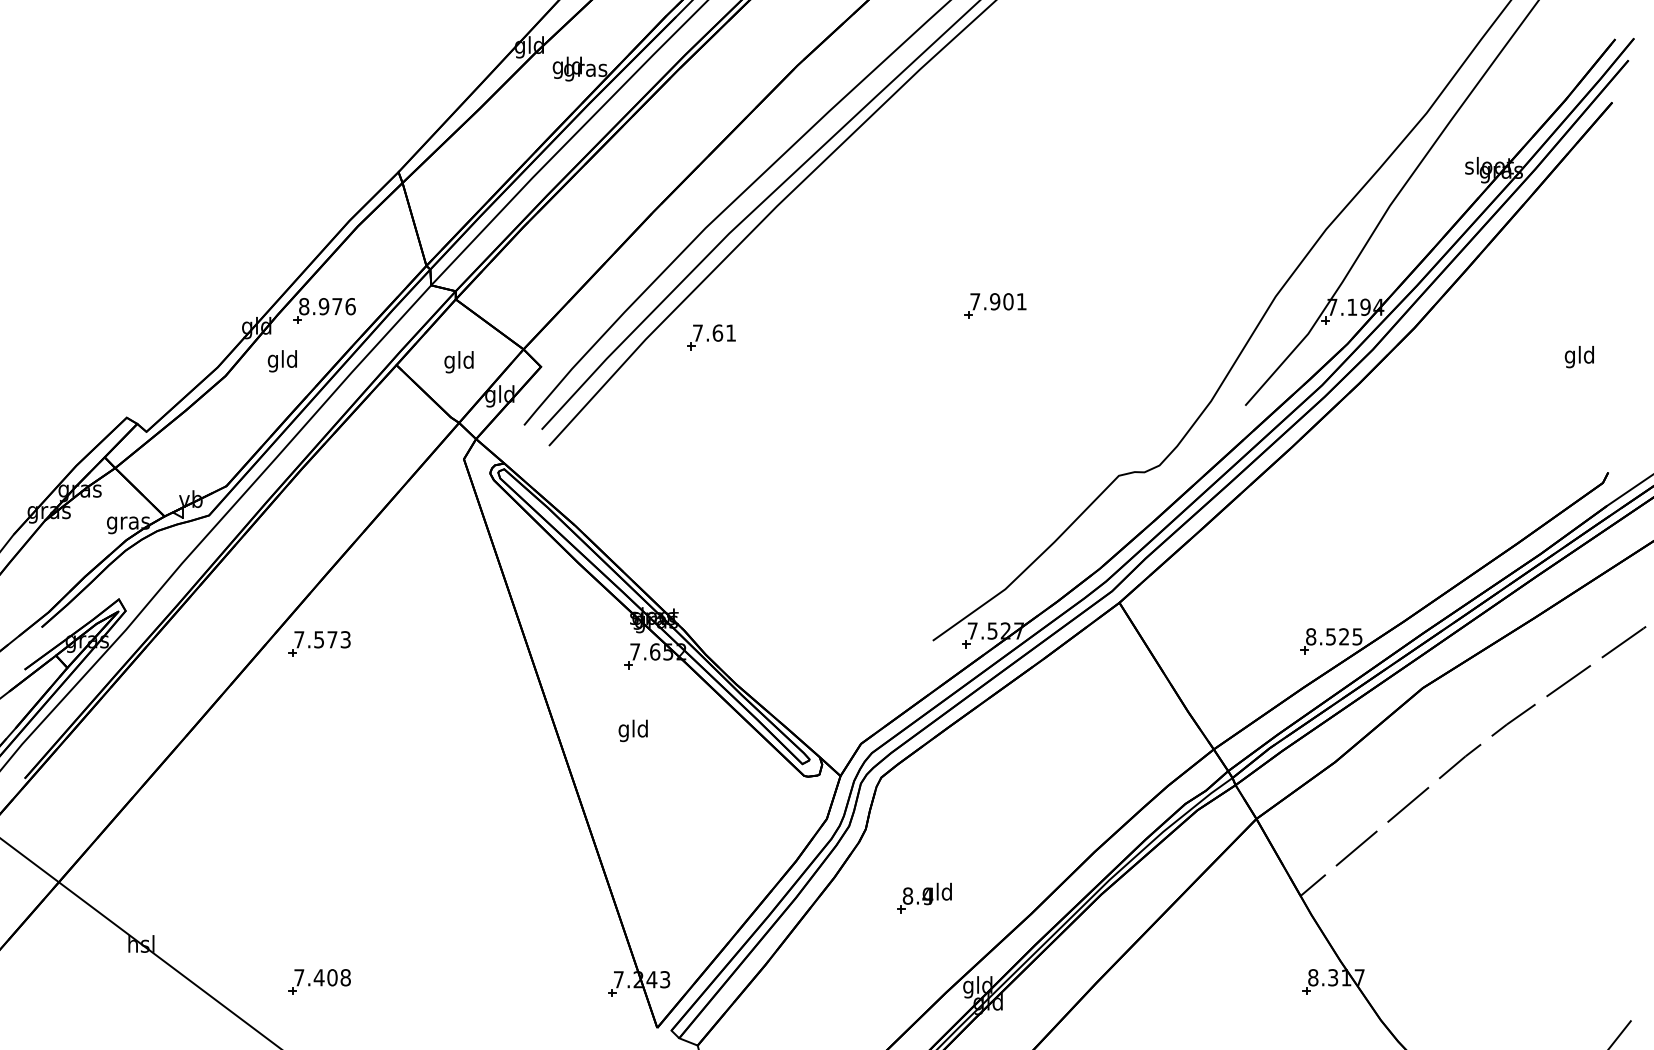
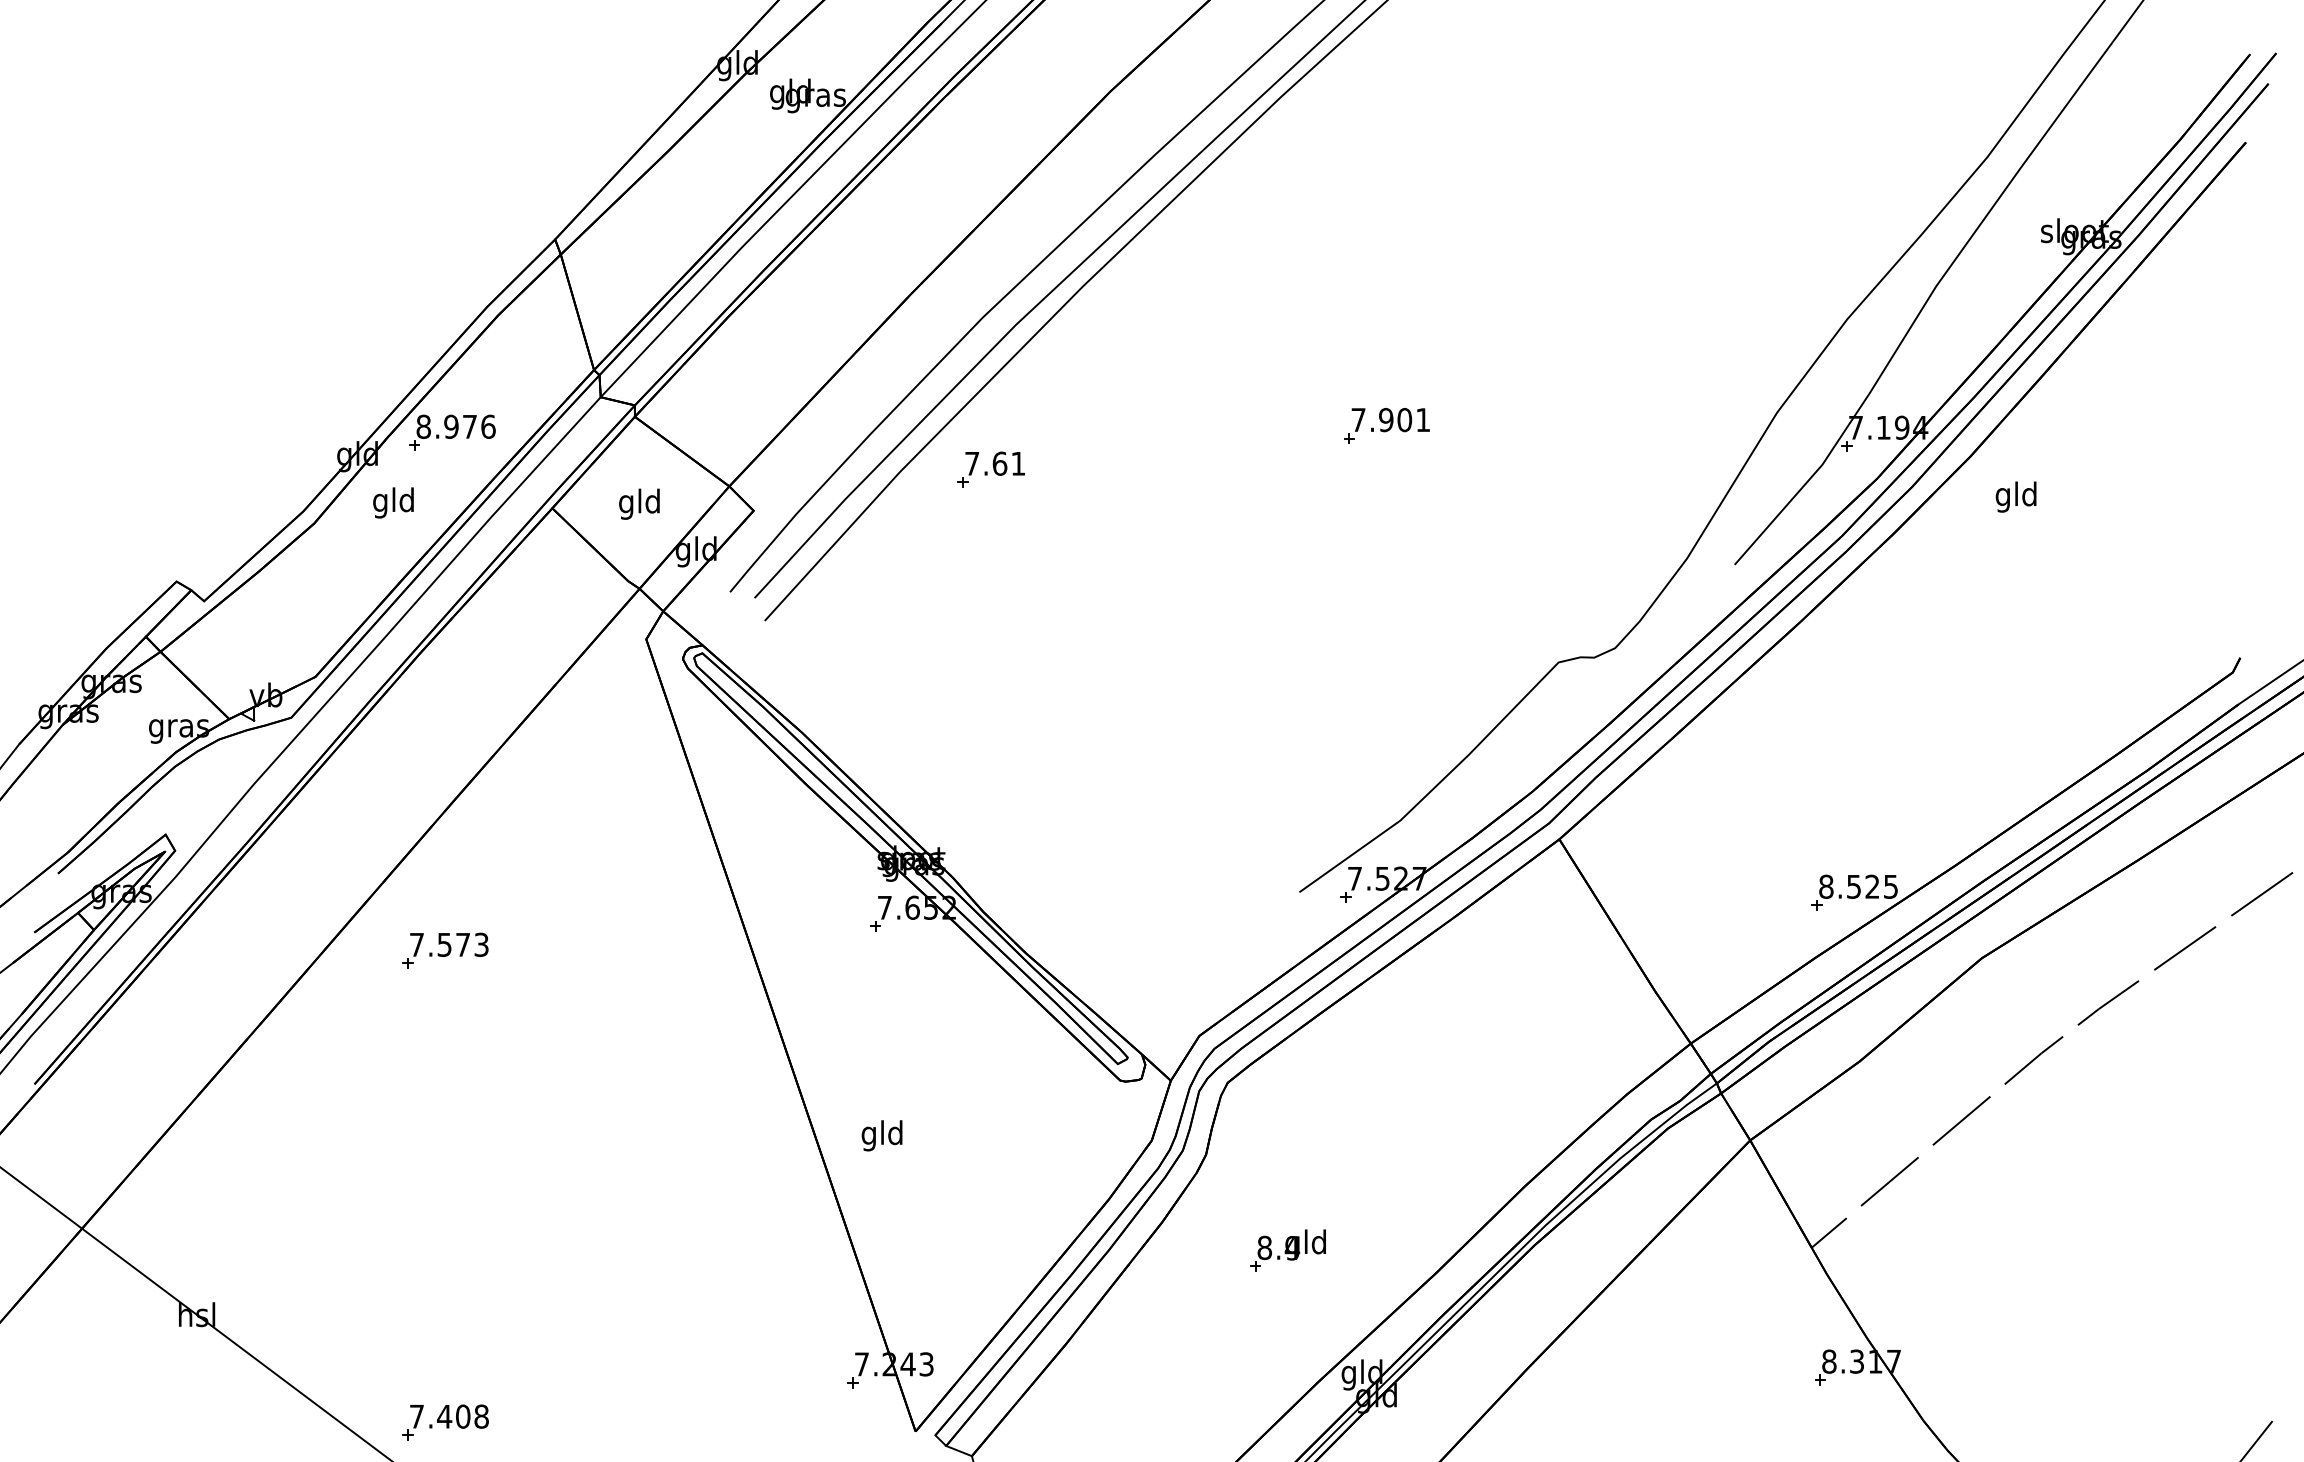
text: (1579, 356) -> (2015, 496), moved
part: (319, 643) -> (445, 950), moved
text: (632, 730) -> (881, 1135), moved
part: (319, 981) -> (445, 1422), moved

